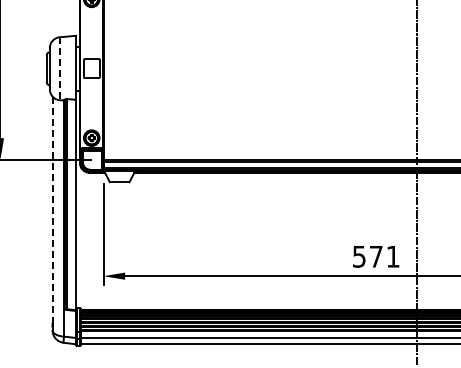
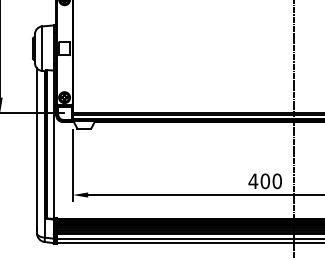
line: (59, 69) -> (41, 49), dashed -> solid
line: (52, 210) -> (36, 148), dashed -> solid
text: (375, 256) -> (264, 181), 571 -> 400

